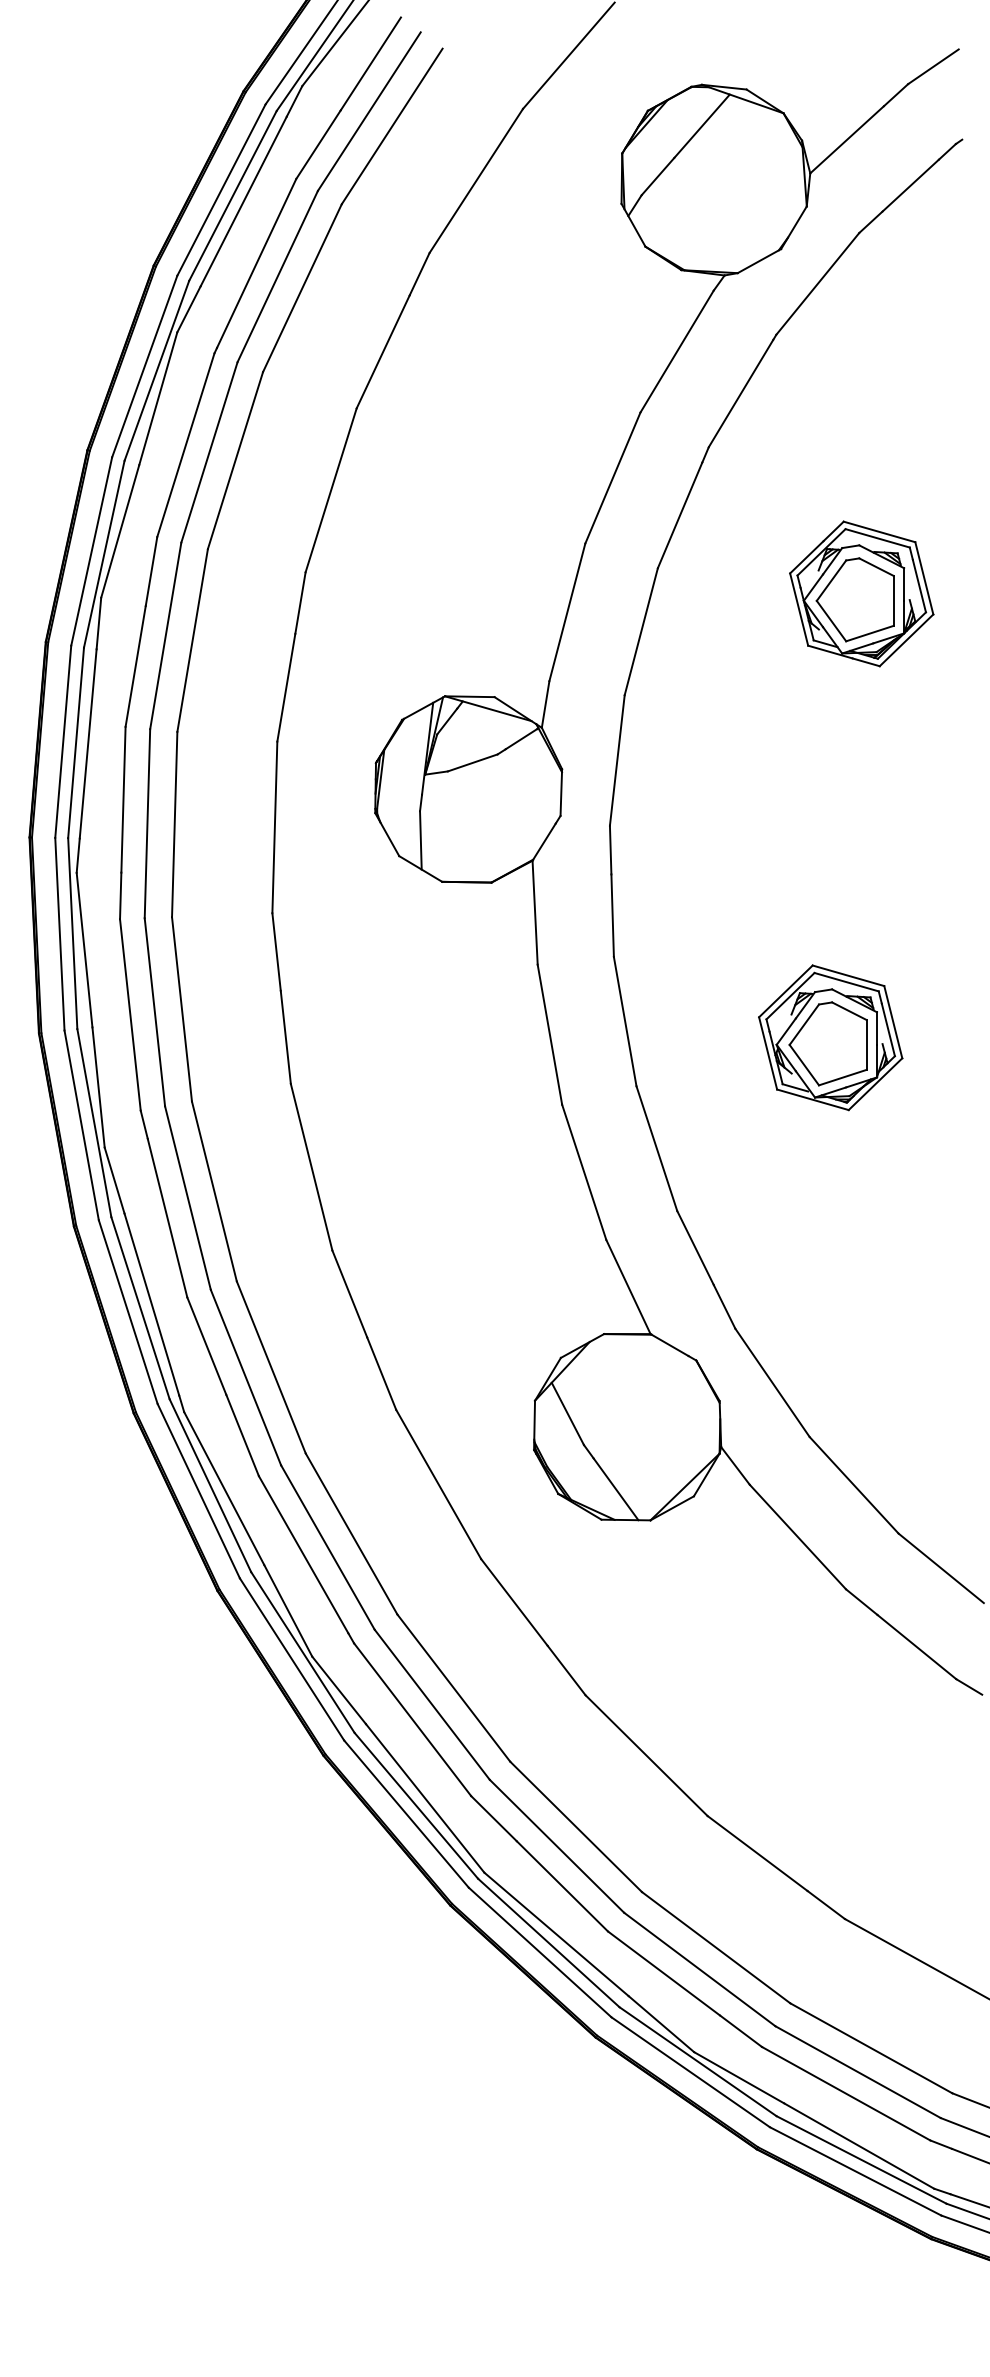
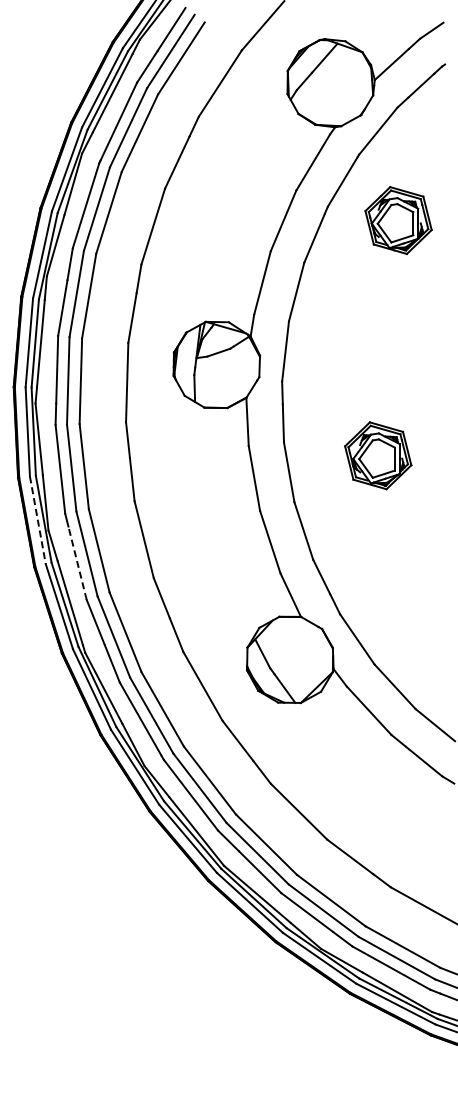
part: (861, 593) -> (398, 220), moved
part: (831, 1037) -> (378, 455), moved
line: (80, 1125) -> (37, 520), solid -> dashed
line: (167, 1218) -> (77, 563), solid -> dashed

